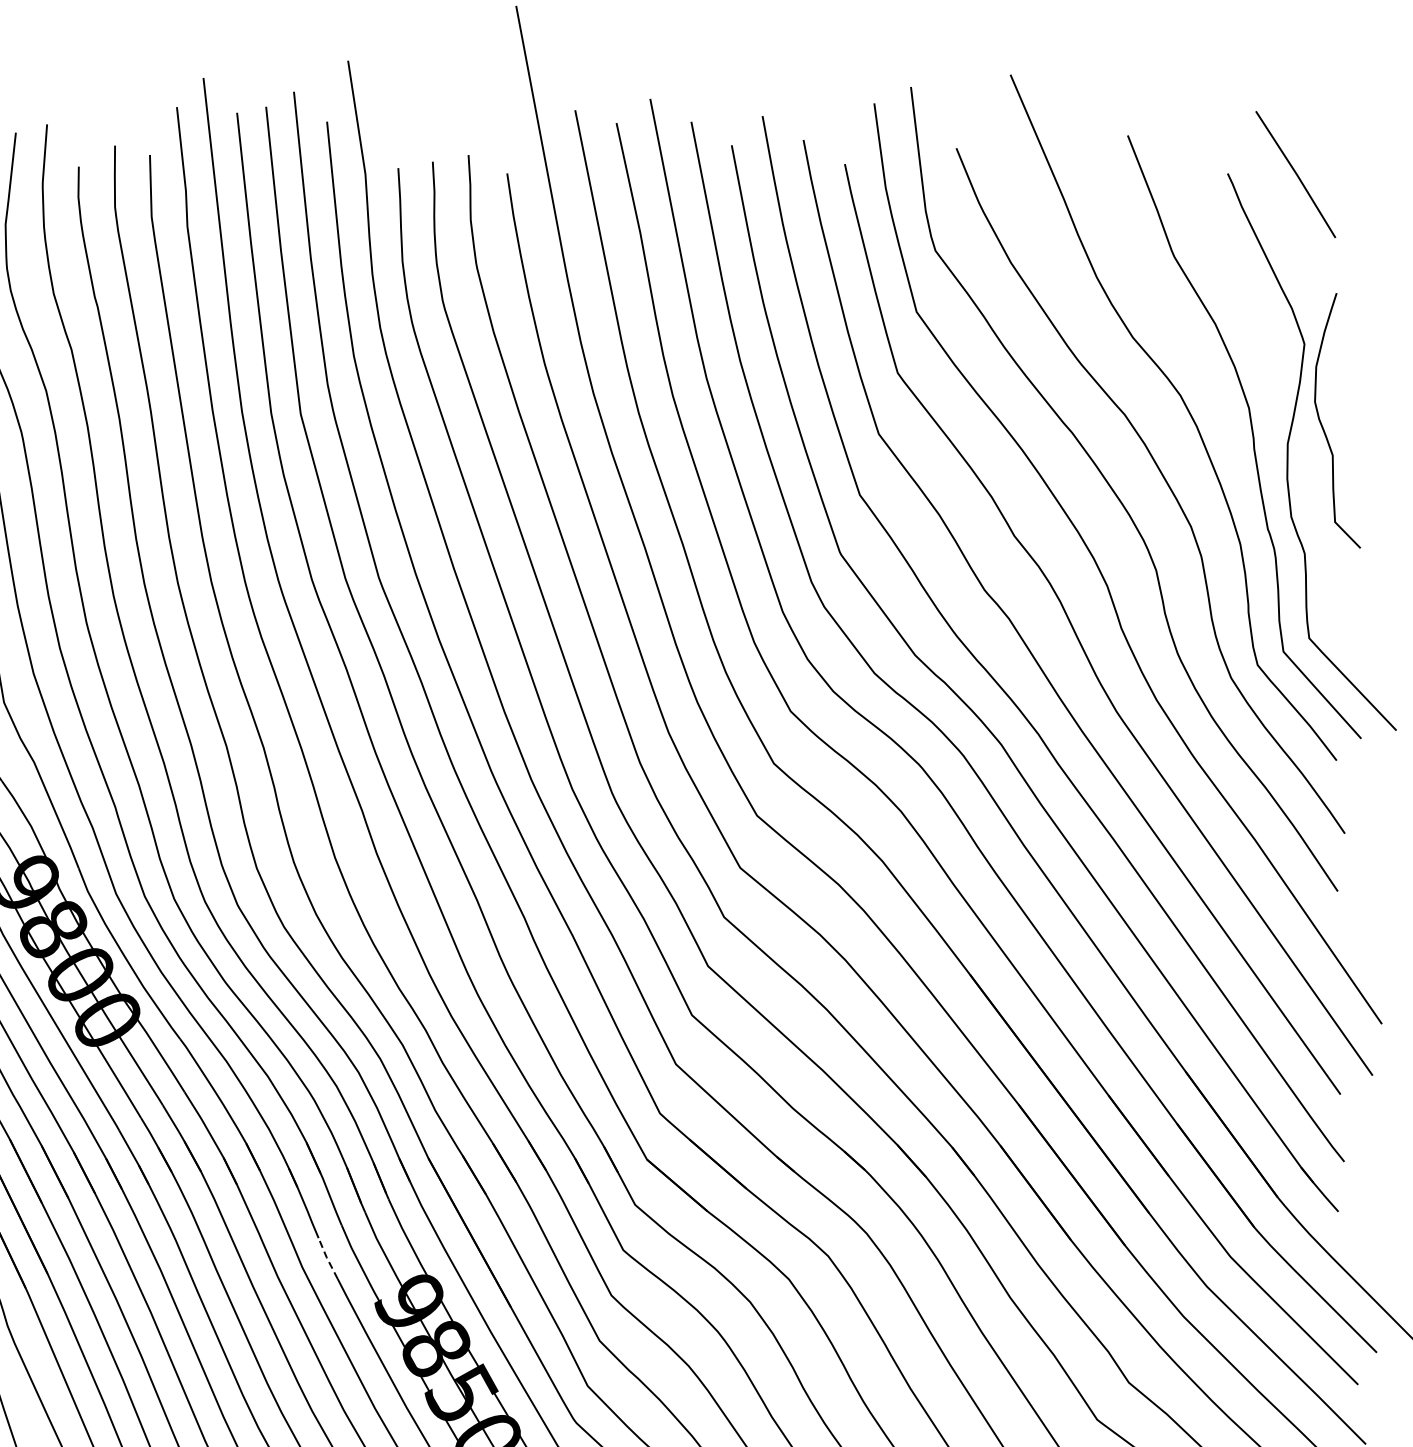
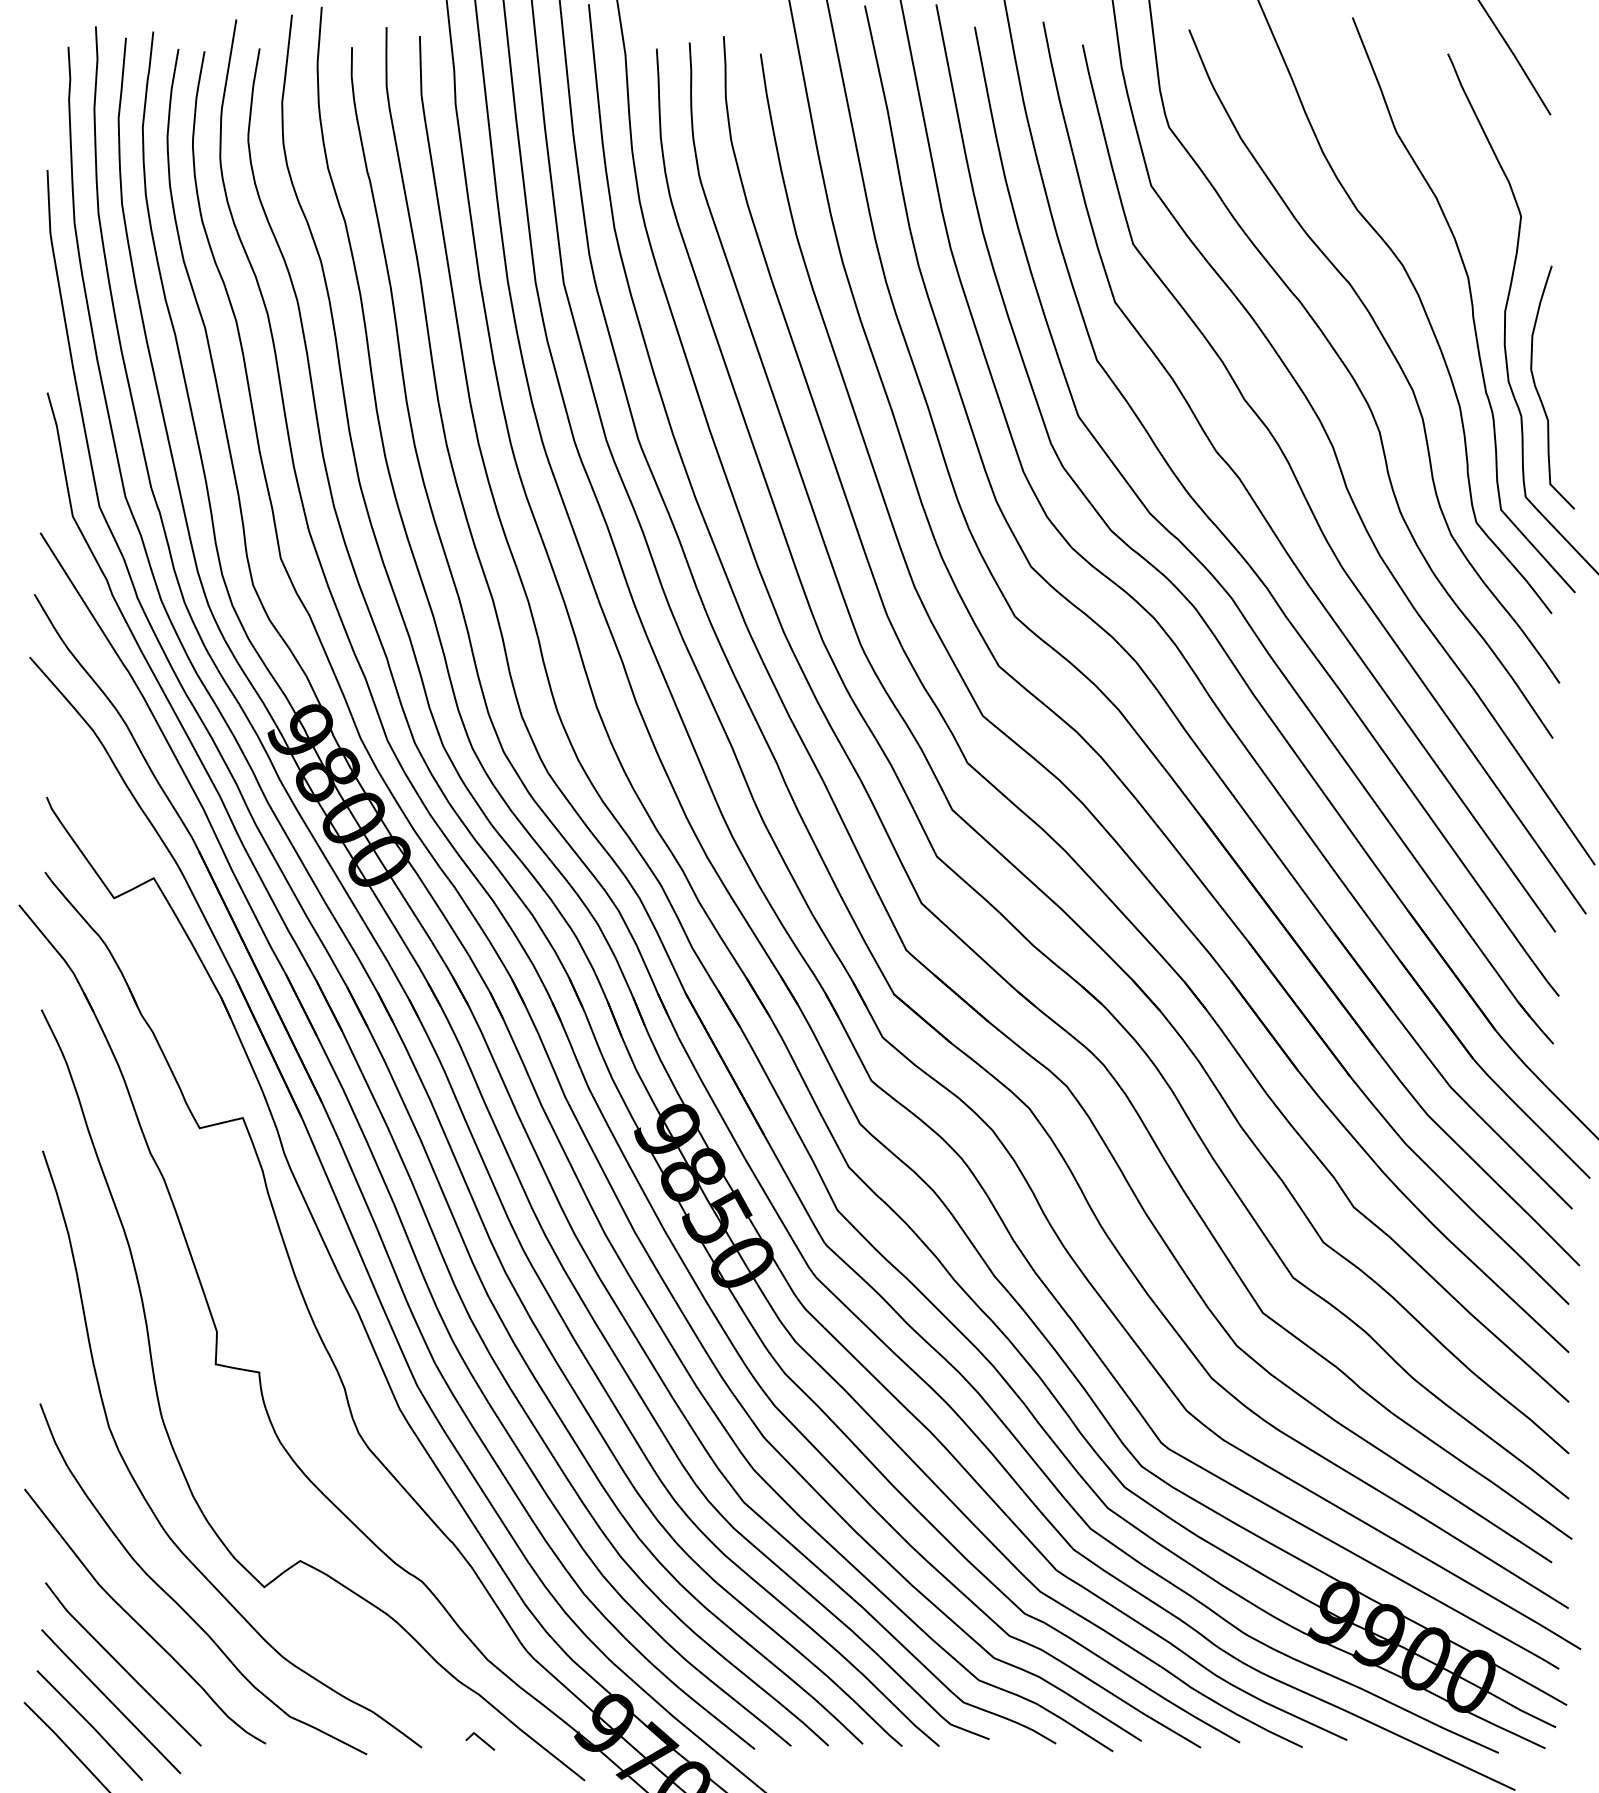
curve: (1323, 426) -> (1539, 393), moved
line: (326, 1257) -> (588, 1087), dashed -> solid

